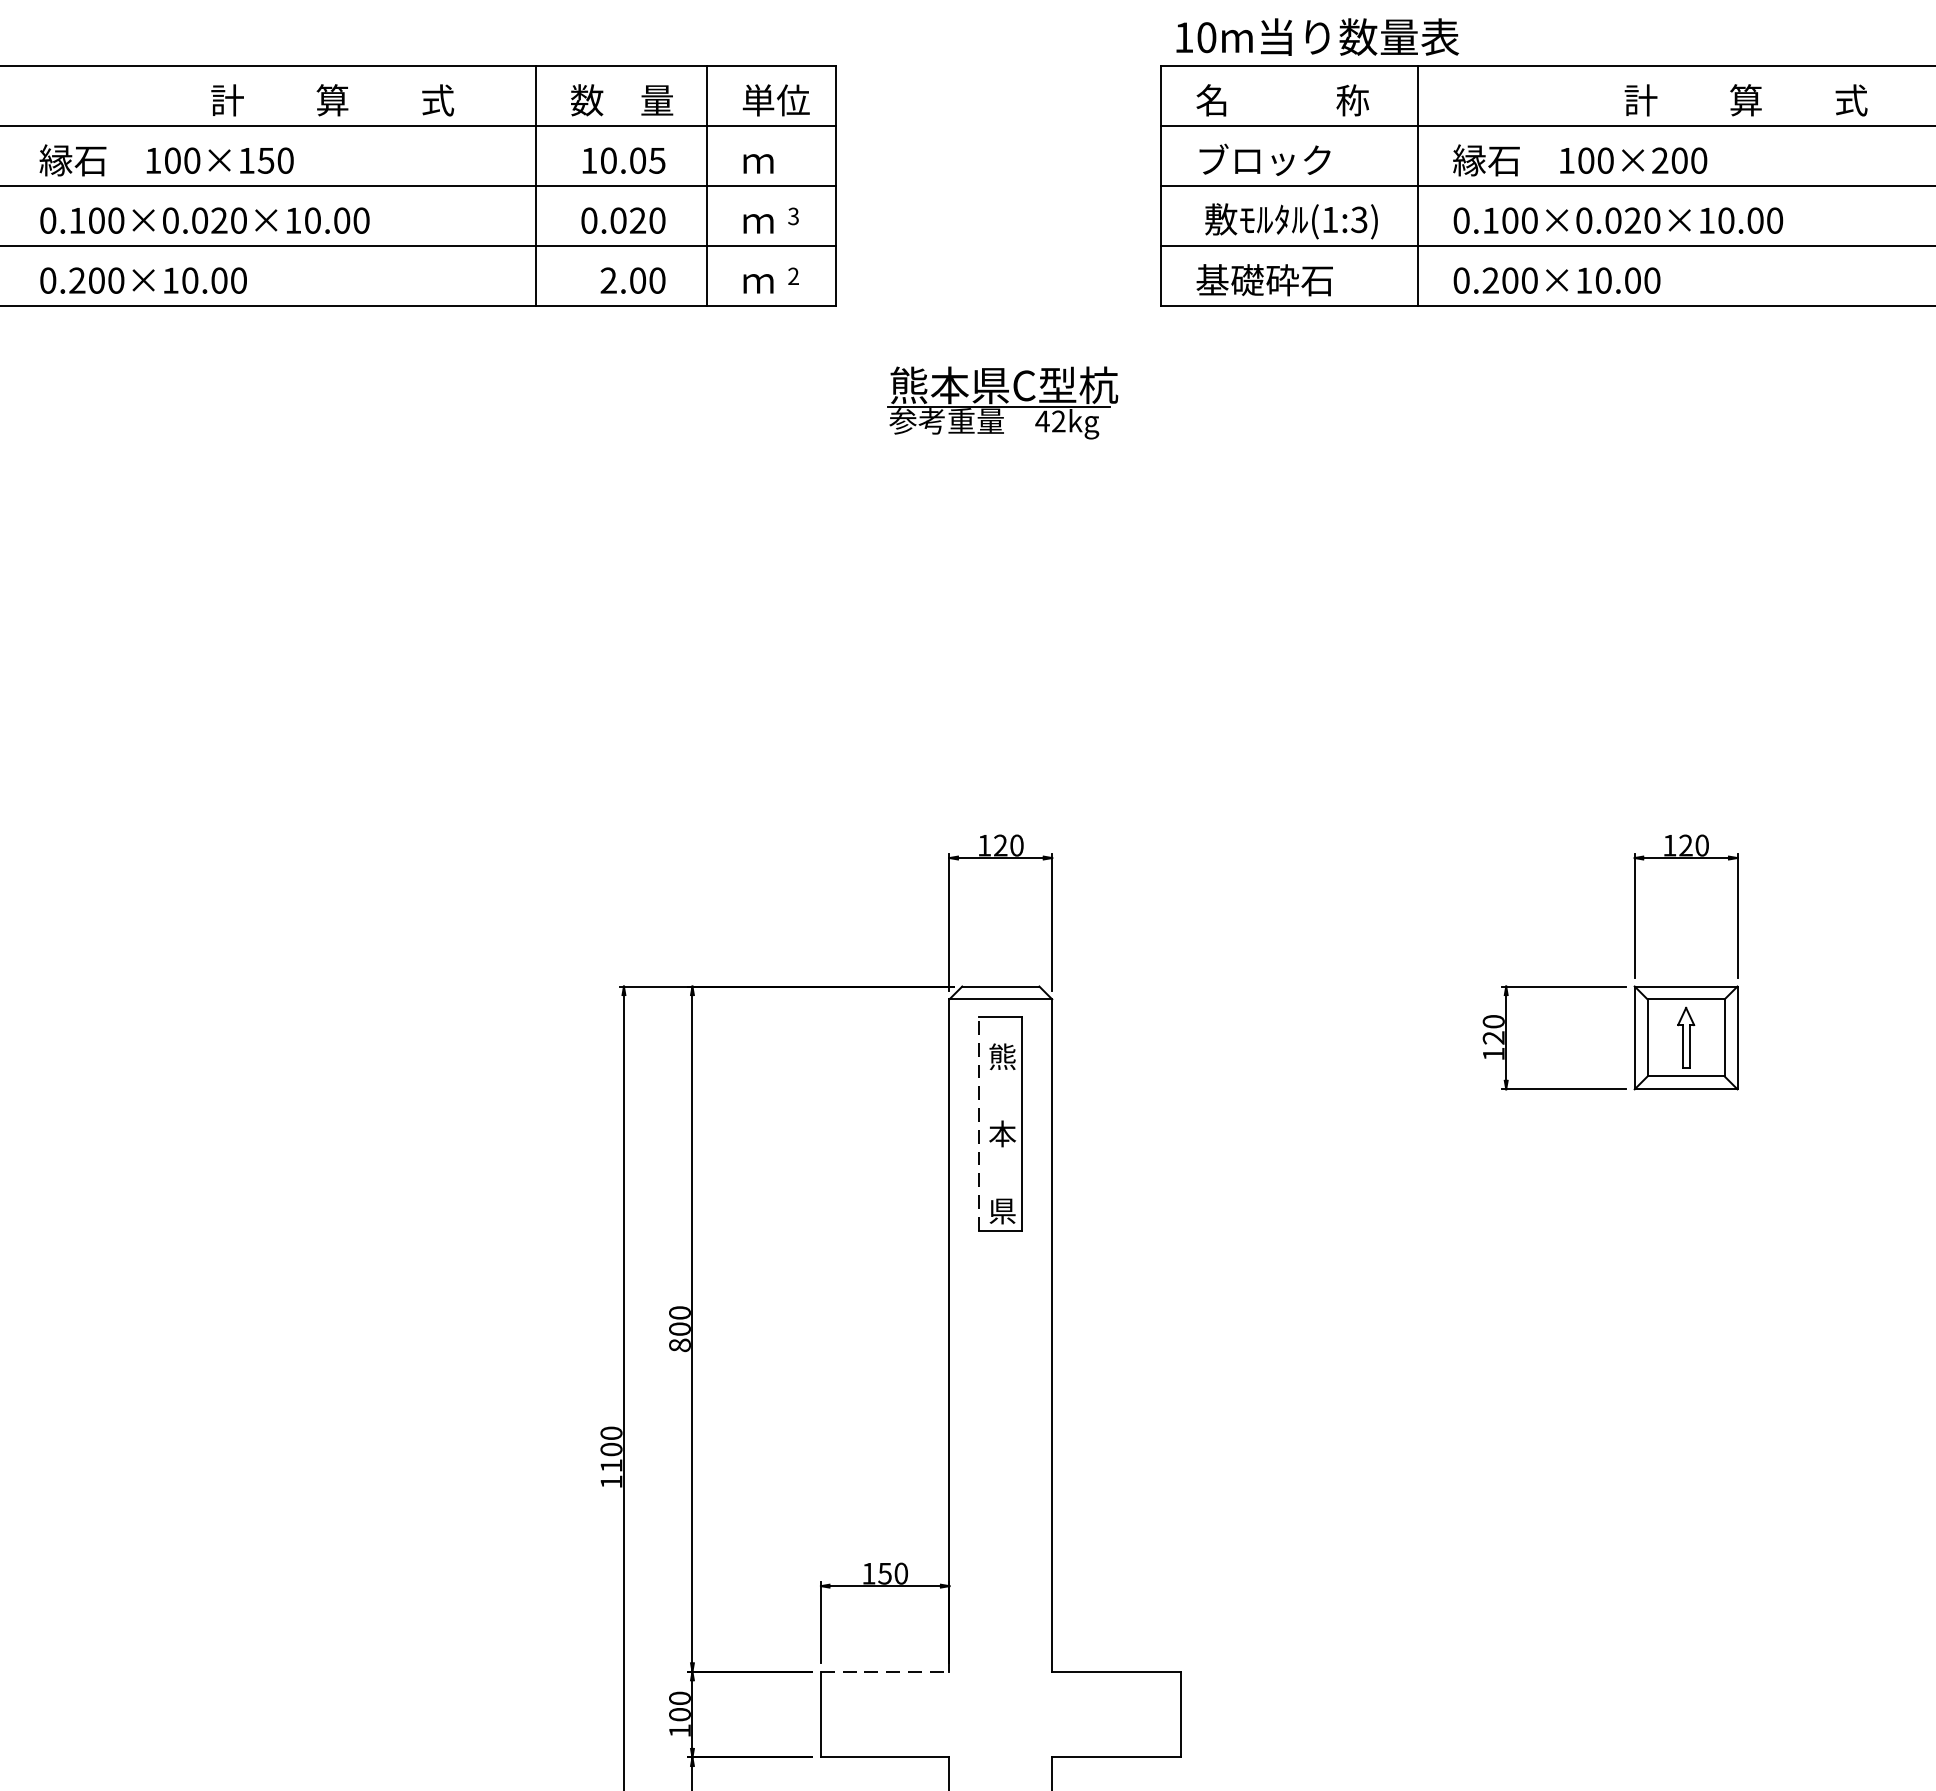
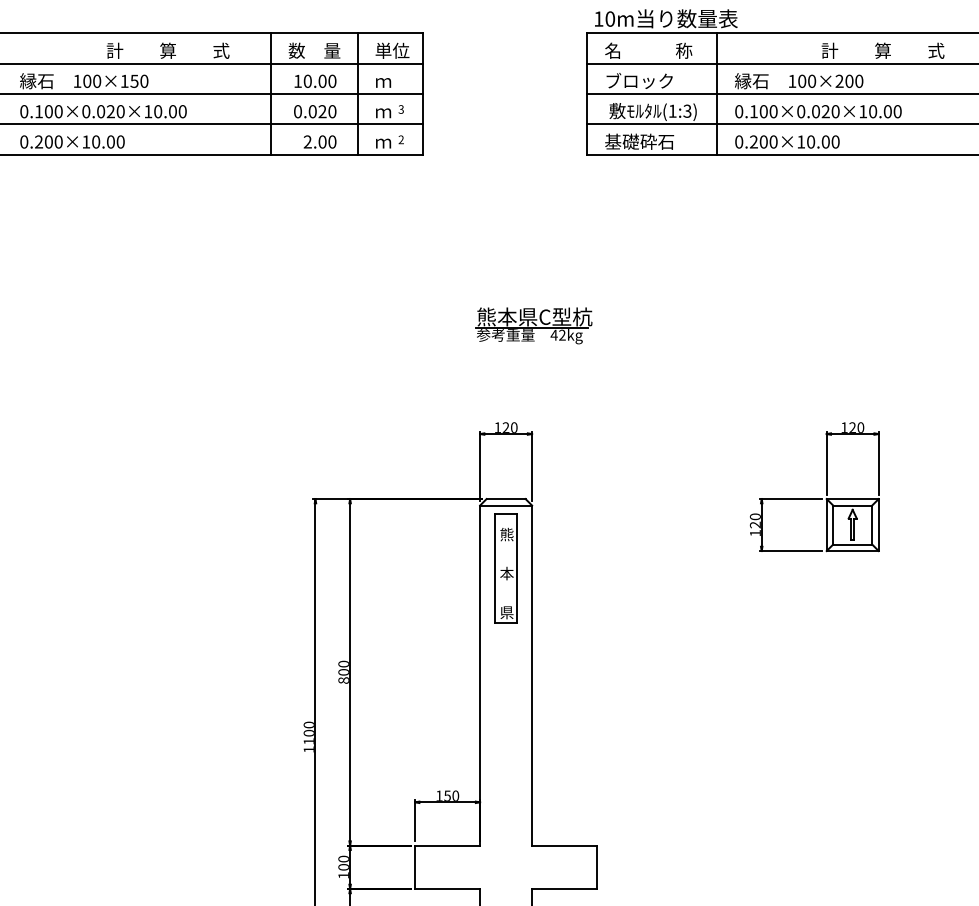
text: (657, 159) -> (332, 80), 10.05 -> 10.00
part: (1001, 402) -> (533, 325), moved
line: (979, 1121) -> (495, 567), dashed -> solid
line: (886, 1671) -> (448, 845), dashed -> solid

